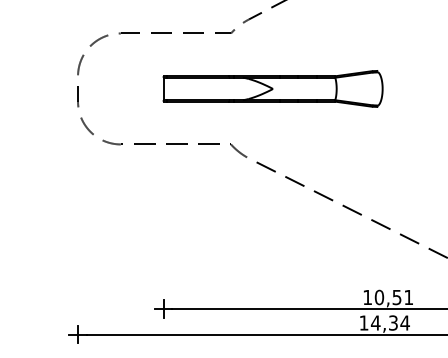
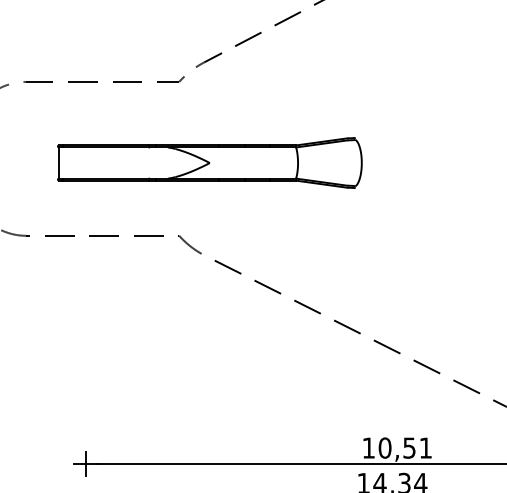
part: (272, 88) -> (209, 162), moved

